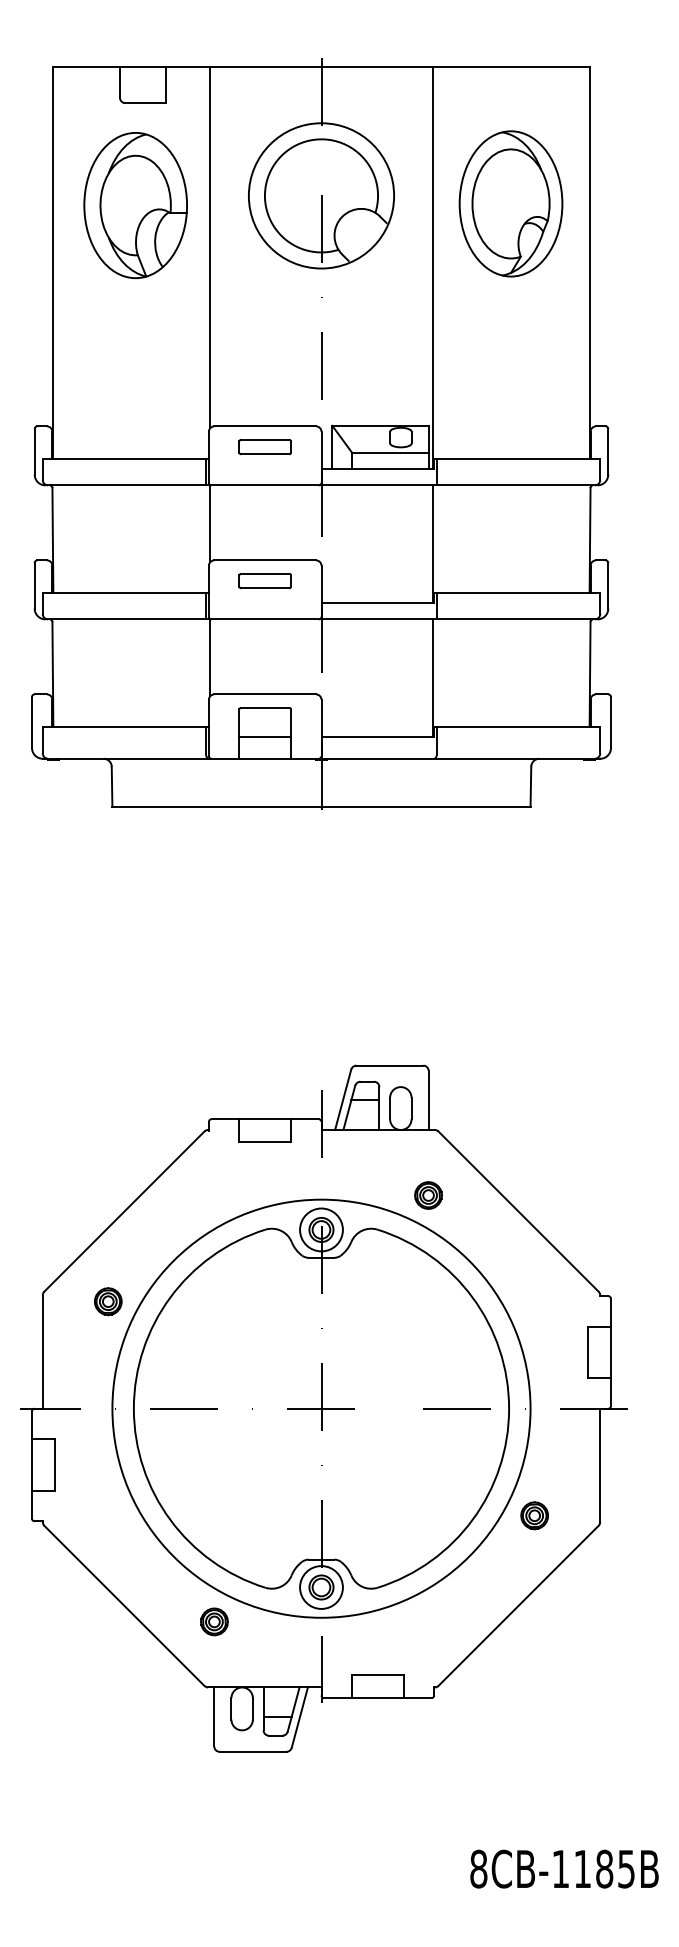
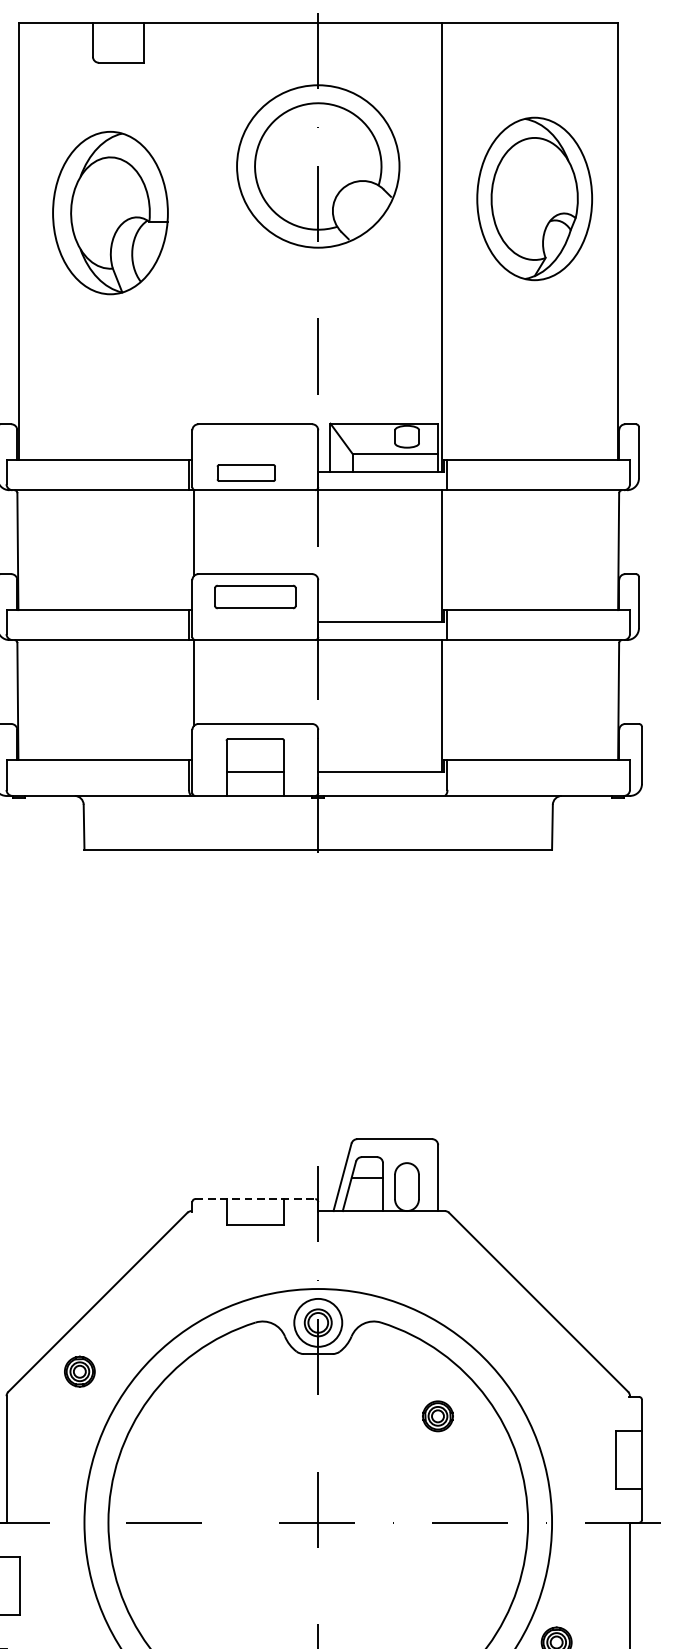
part: (510, 203) -> (534, 198), moved
part: (135, 205) -> (110, 213), moved
line: (210, 247) -> (194, 224), removed
part: (264, 447) -> (245, 473), moved
part: (264, 581) -> (254, 597), size x1.4
line: (265, 1119) -> (255, 1199), solid -> dashed
part: (428, 1195) -> (437, 1416), moved
part: (108, 1301) -> (80, 1371), moved

